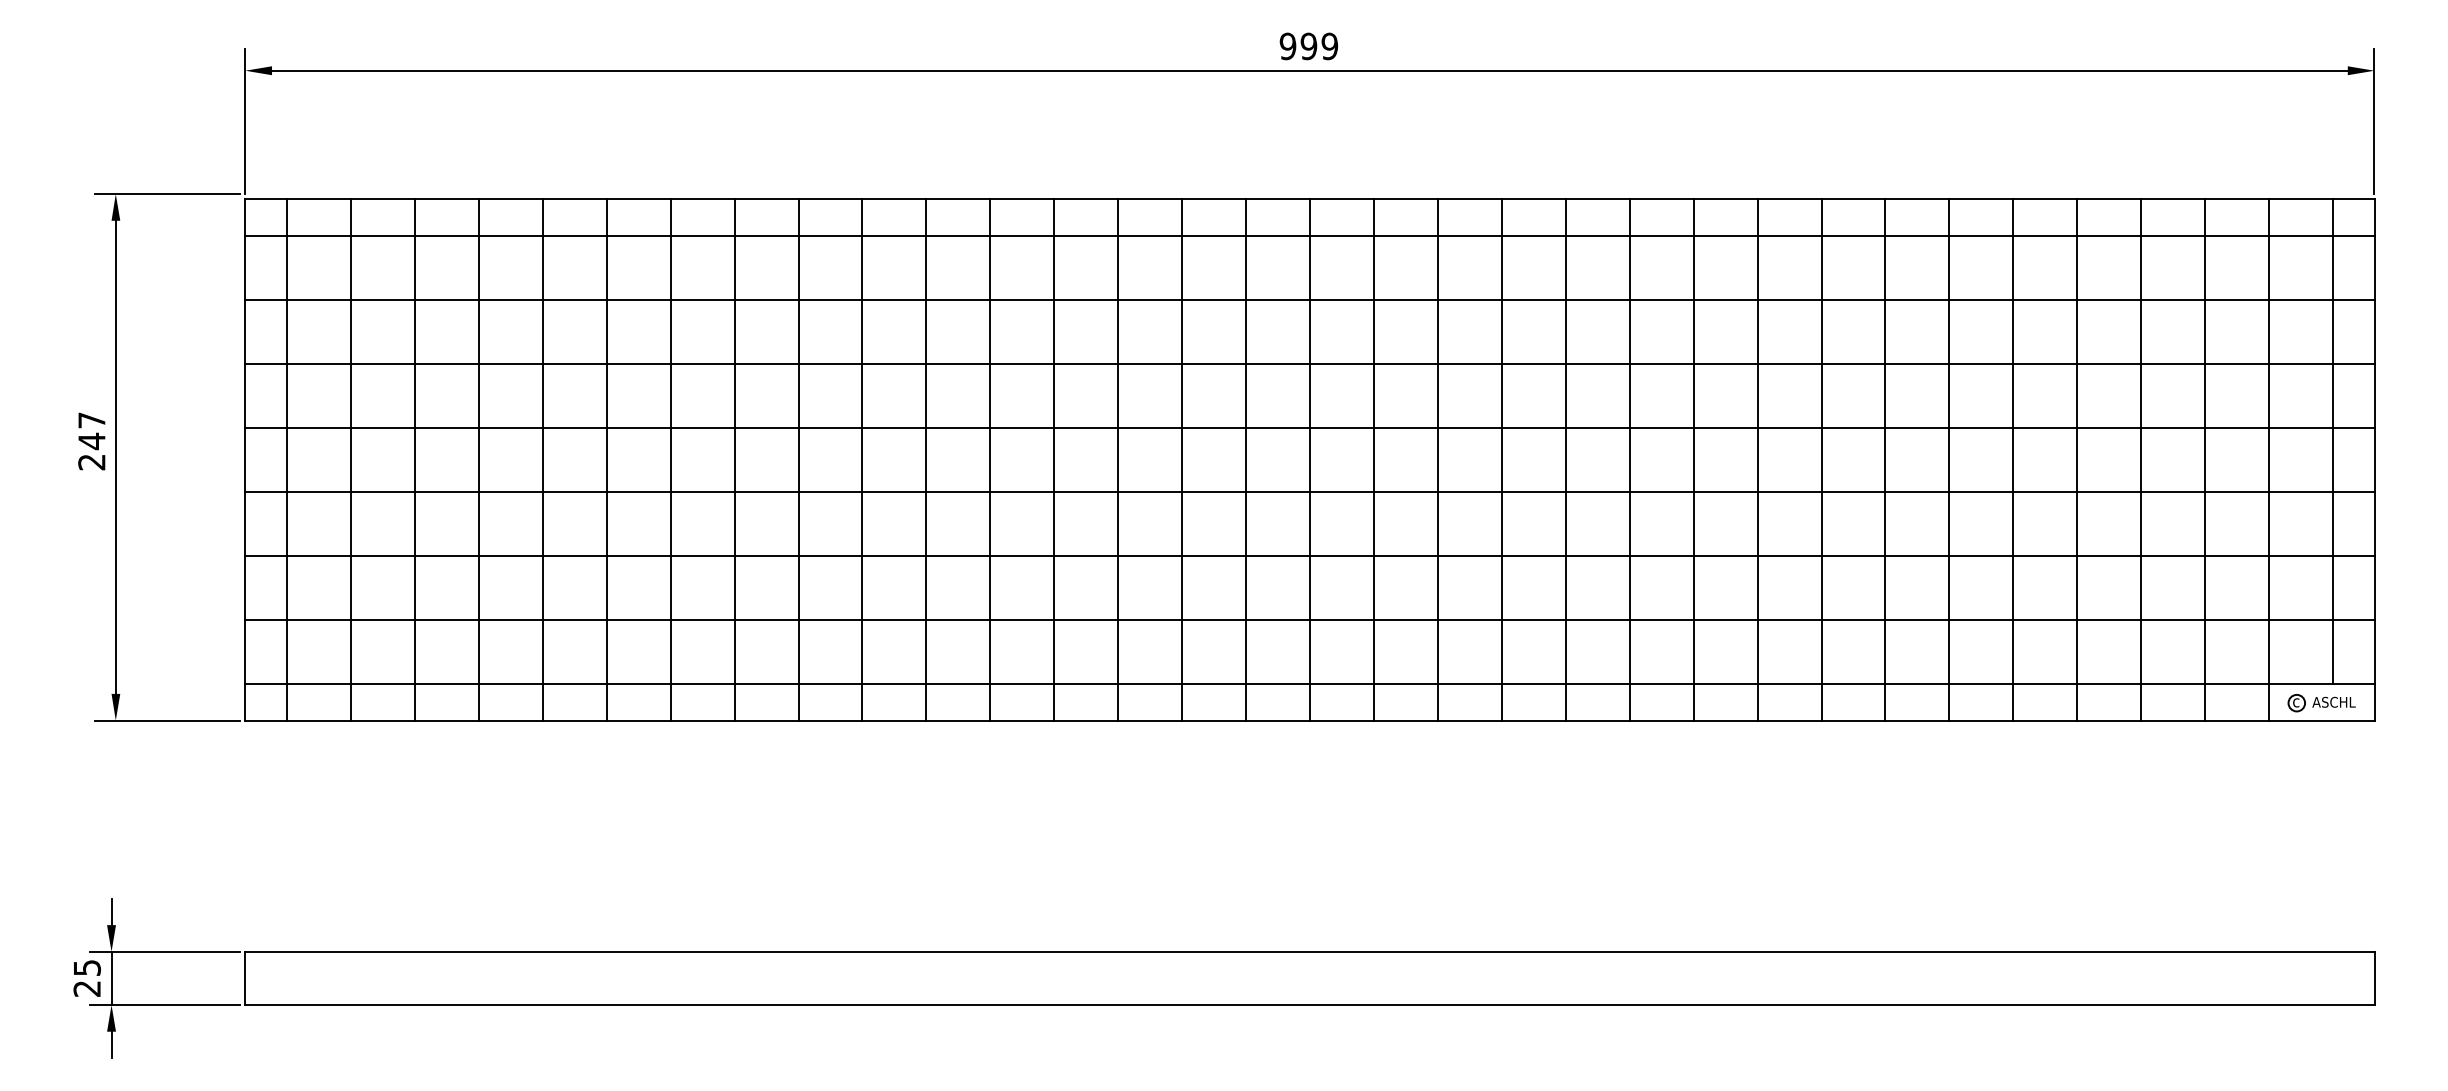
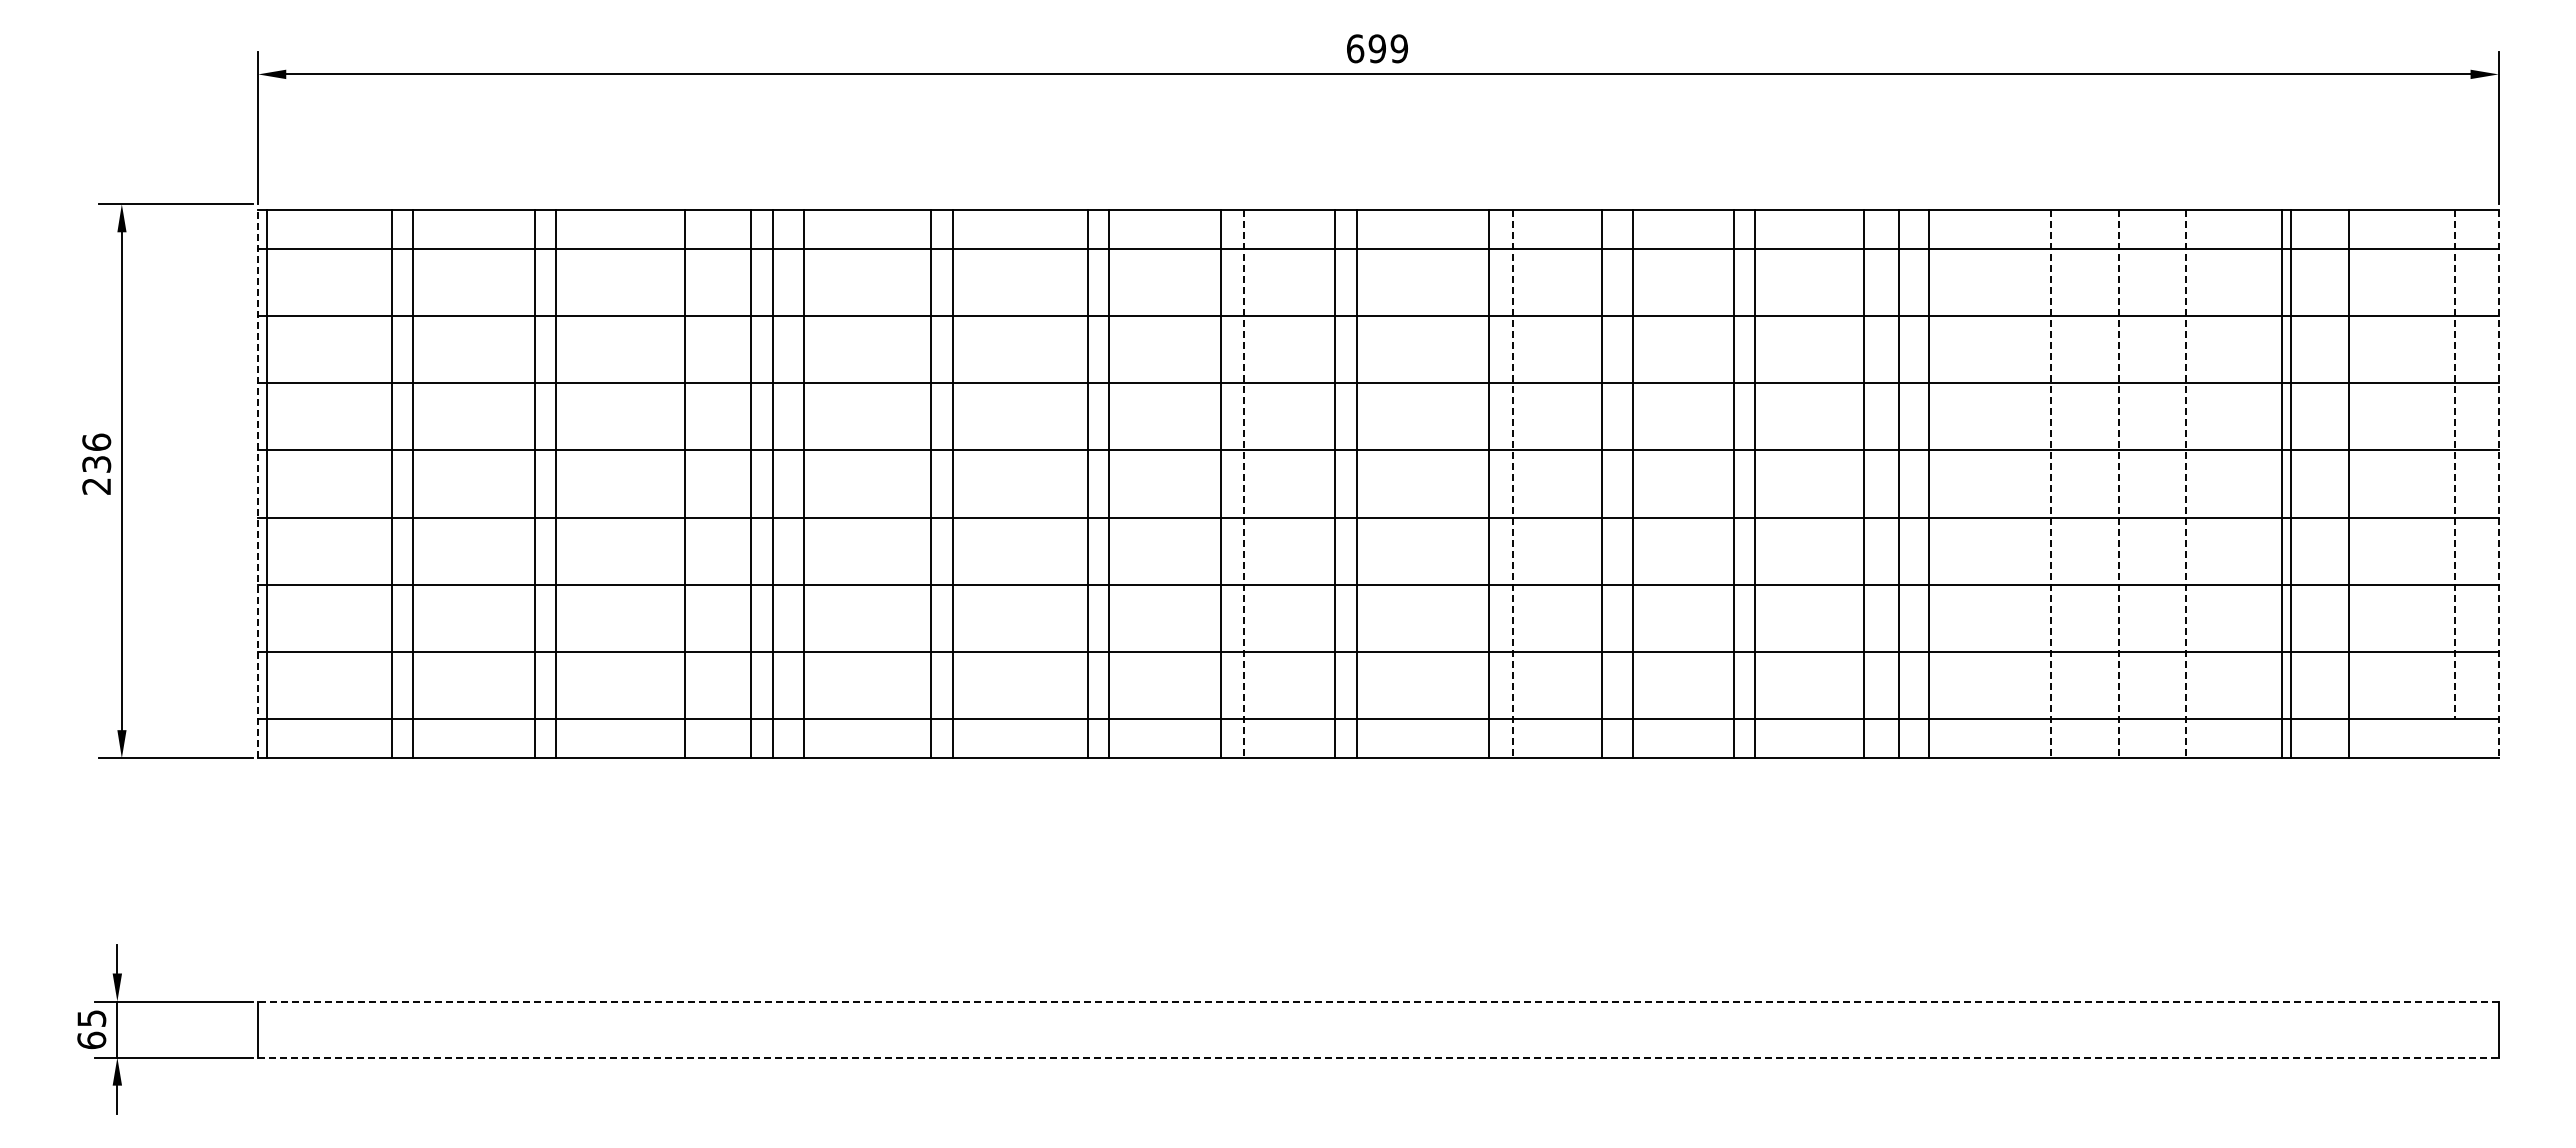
text: (1288, 46) -> (1355, 48), 999 -> 699
text: (91, 430) -> (96, 453), 247 -> 236
line: (2332, 441) -> (2454, 464), solid -> dashed
line: (245, 459) -> (258, 483), solid -> dashed
line: (287, 459) -> (267, 483), moved
line: (351, 459) -> (413, 483), moved
line: (414, 459) -> (391, 483), moved
line: (478, 459) -> (555, 483), moved
line: (543, 459) -> (535, 483), moved
line: (606, 459) -> (685, 483), moved
line: (670, 459) -> (750, 483), moved
line: (798, 459) -> (804, 483), moved
line: (862, 459) -> (952, 483), moved
line: (926, 459) -> (930, 483), moved
line: (990, 459) -> (1088, 483), moved
line: (1118, 459) -> (1220, 483), moved
line: (1246, 459) -> (1357, 483), moved
line: (1310, 459) -> (1334, 483), moved
line: (1373, 459) -> (1488, 483), moved
line: (1501, 459) -> (1633, 483), moved
line: (1565, 459) -> (1601, 483), moved
line: (1629, 459) -> (1754, 483), moved
line: (1693, 459) -> (1734, 483), moved
line: (1757, 459) -> (1899, 483), moved
line: (1821, 459) -> (1863, 483), moved
line: (1885, 459) -> (1929, 483), moved
line: (2141, 459) -> (2291, 483), moved
line: (2205, 459) -> (2282, 483), moved
line: (2268, 459) -> (2348, 483), moved
line: (1181, 460) -> (1243, 484), solid -> dashed
line: (1438, 460) -> (1513, 484), solid -> dashed
line: (1949, 460) -> (2051, 484), solid -> dashed
line: (2013, 460) -> (2118, 484), solid -> dashed
line: (2076, 460) -> (2185, 484), solid -> dashed
line: (2374, 460) -> (2498, 484), solid -> dashed
part: (2321, 702) -> (2442, 739), removed
line: (1310, 951) -> (1378, 1001), solid -> dashed
text: (86, 988) -> (91, 1040), 25 -> 65
line: (1310, 1004) -> (1379, 1057), solid -> dashed

